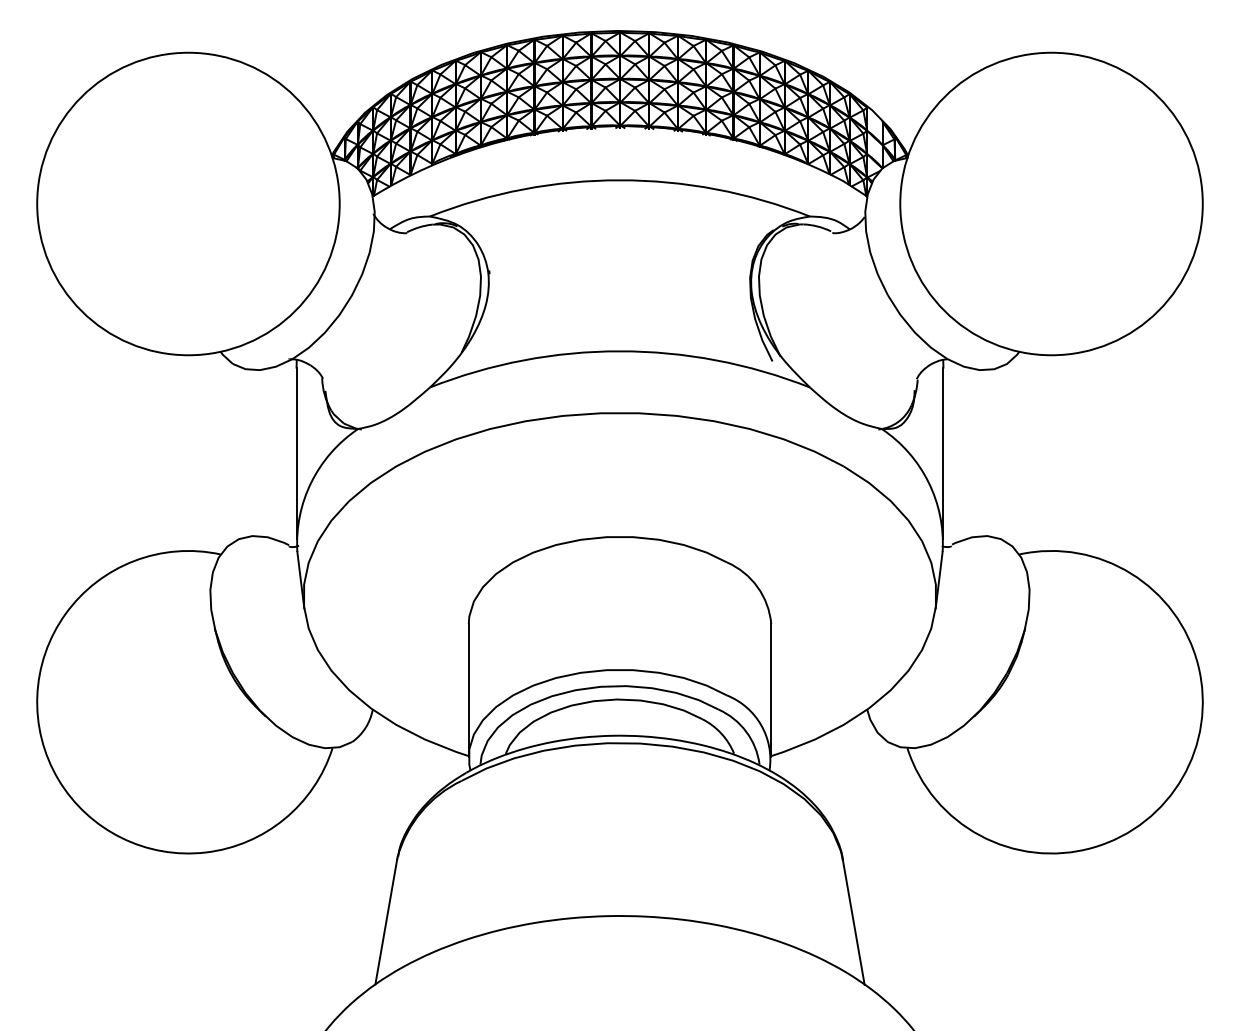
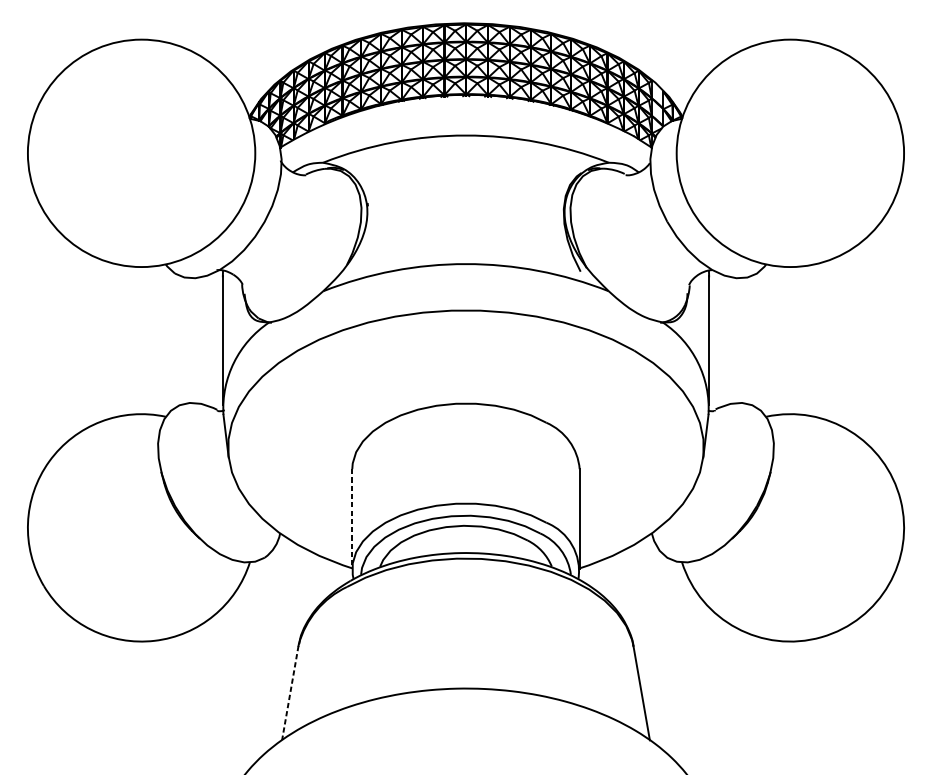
line: (468, 690) -> (352, 519), solid -> dashed
line: (386, 922) -> (290, 693), solid -> dashed

